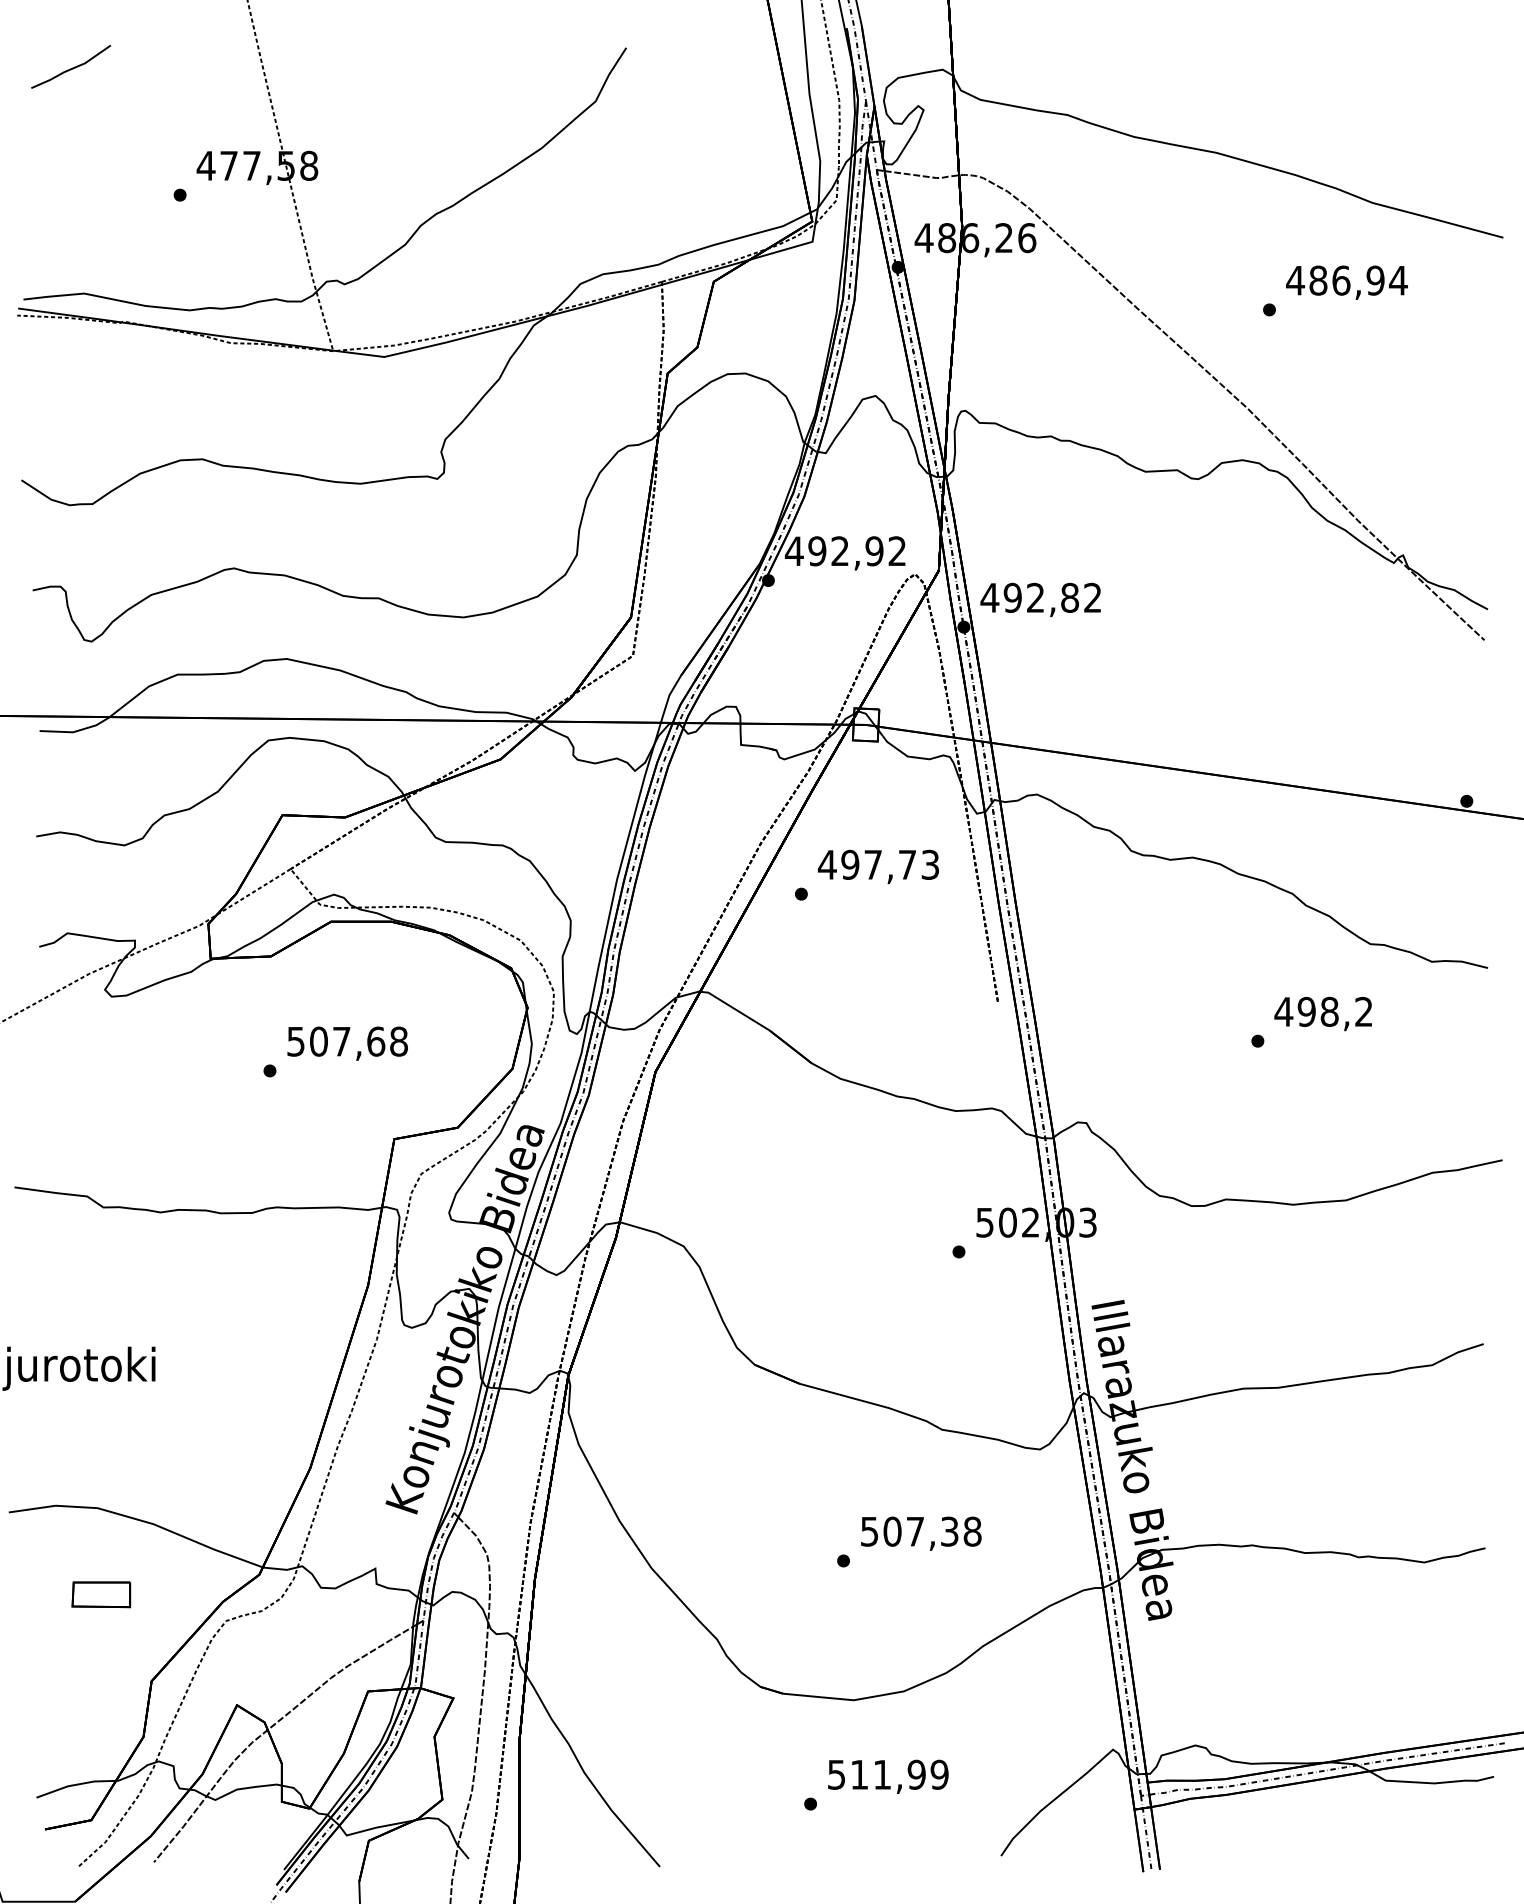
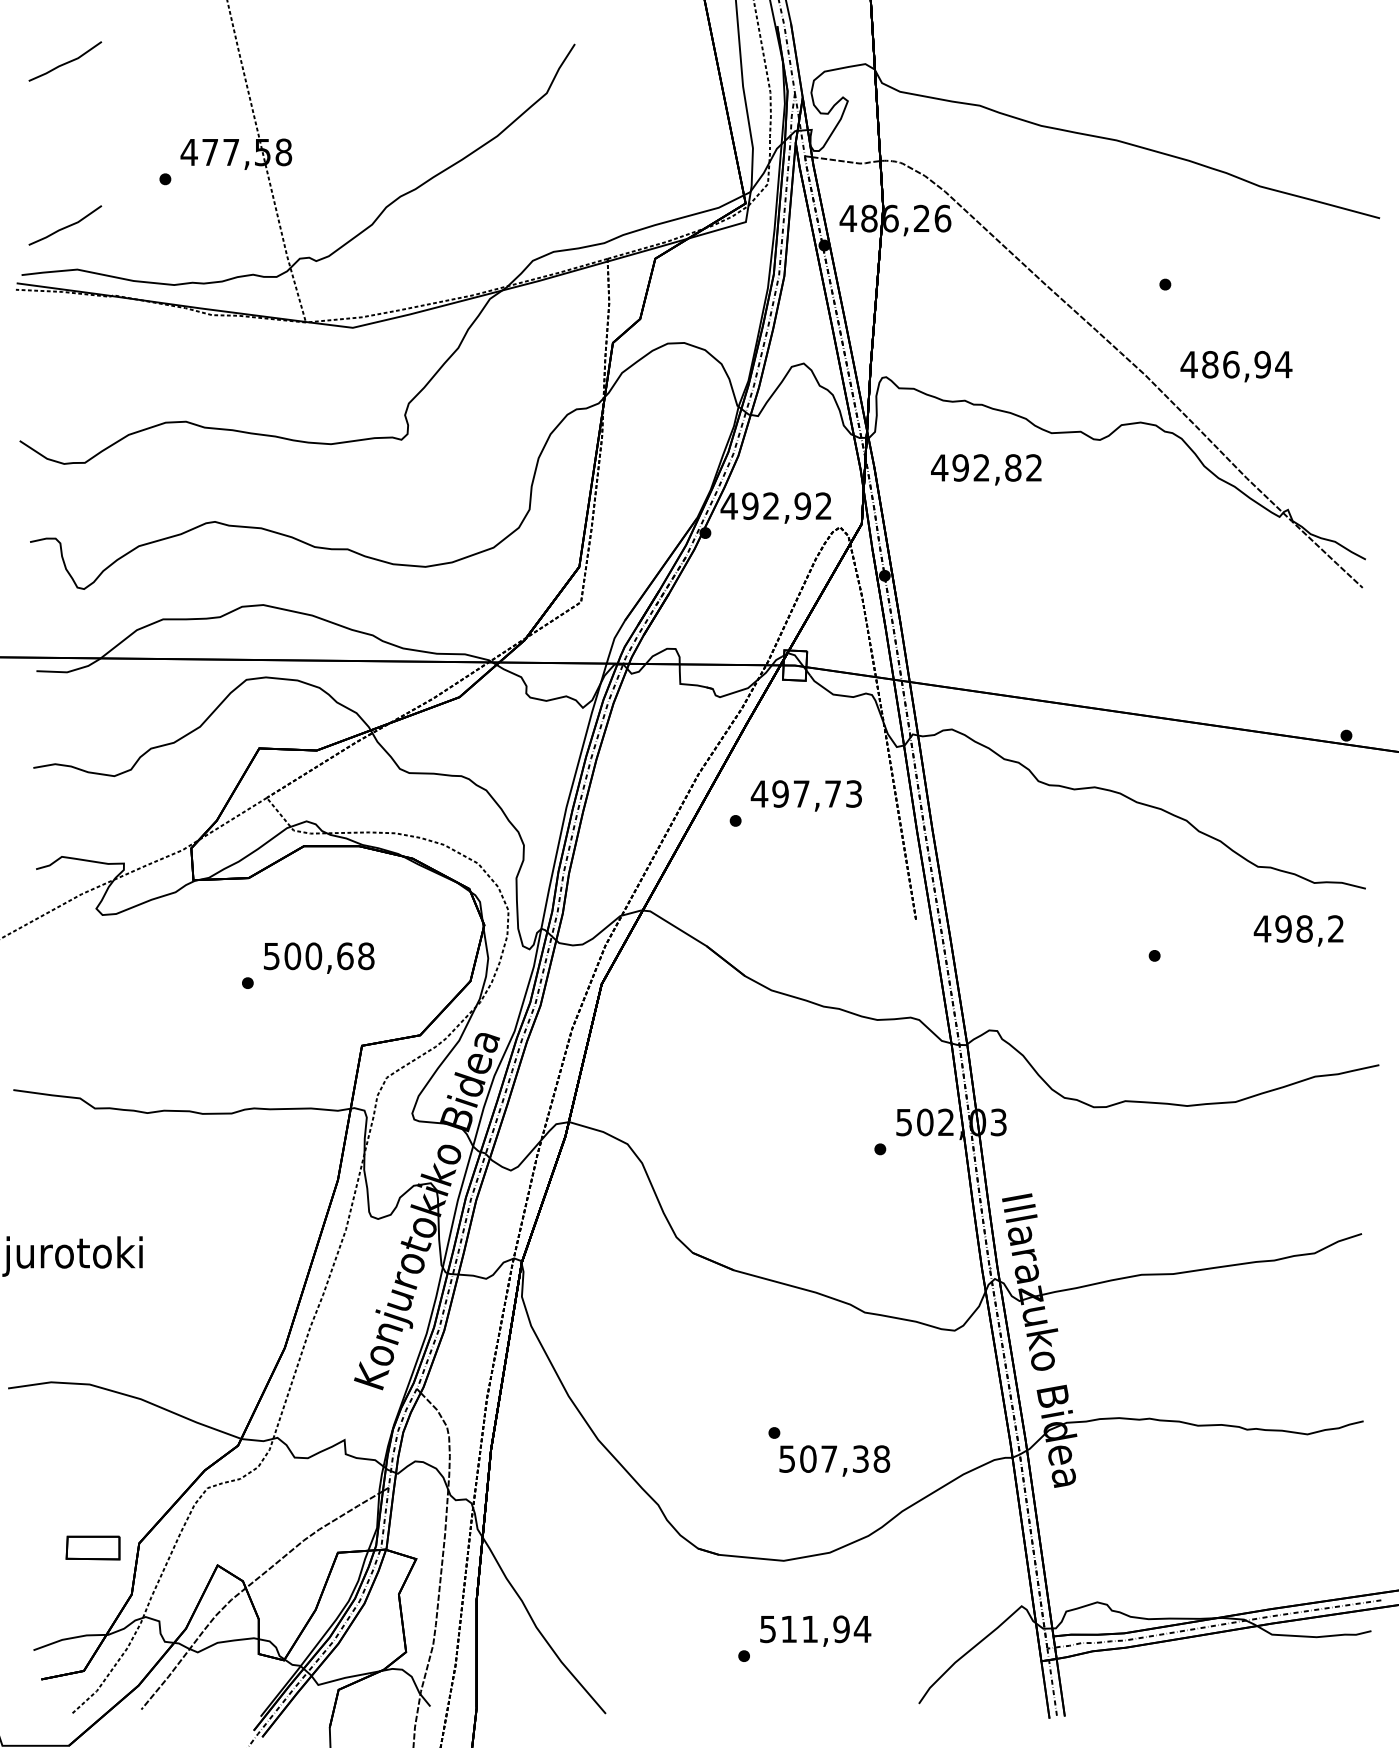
line: (71, 246) -> (65, 226), added
text: (1347, 282) -> (1236, 366), moved
text: (1040, 599) -> (986, 469), moved
text: (1323, 1013) -> (1298, 930), moved
text: (341, 1041) -> (313, 956), 507,68 -> 500,68
text: (921, 1533) -> (834, 1460), moved
part: (100, 1594) -> (92, 1547), moved
text: (939, 1775) -> (862, 1629), 511,99 -> 511,94

